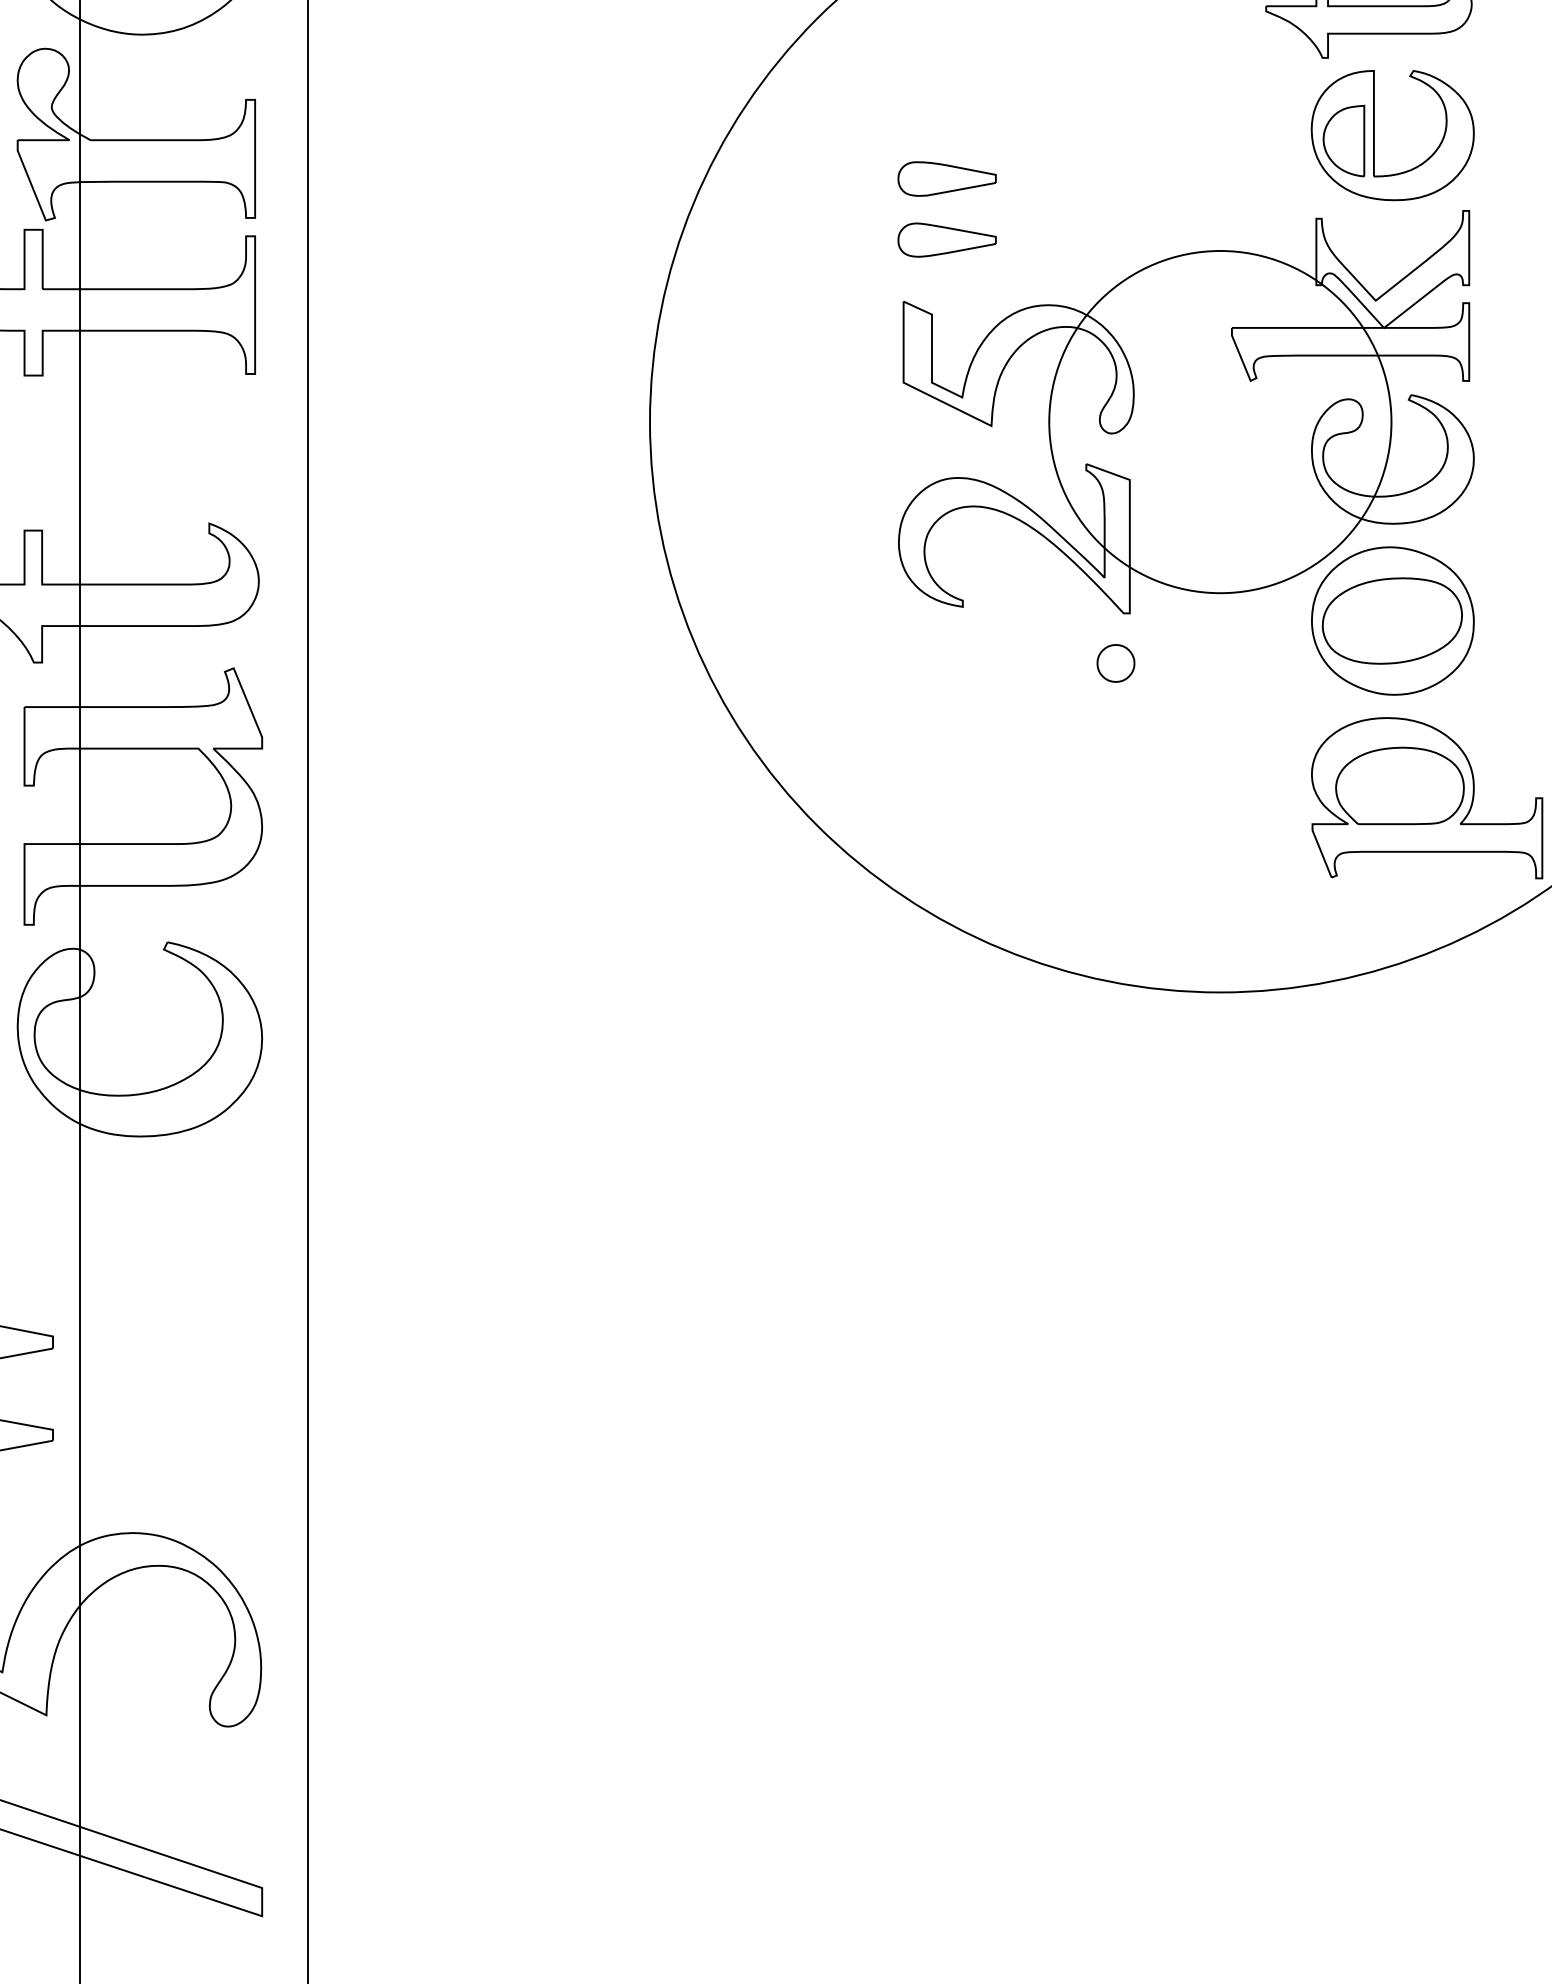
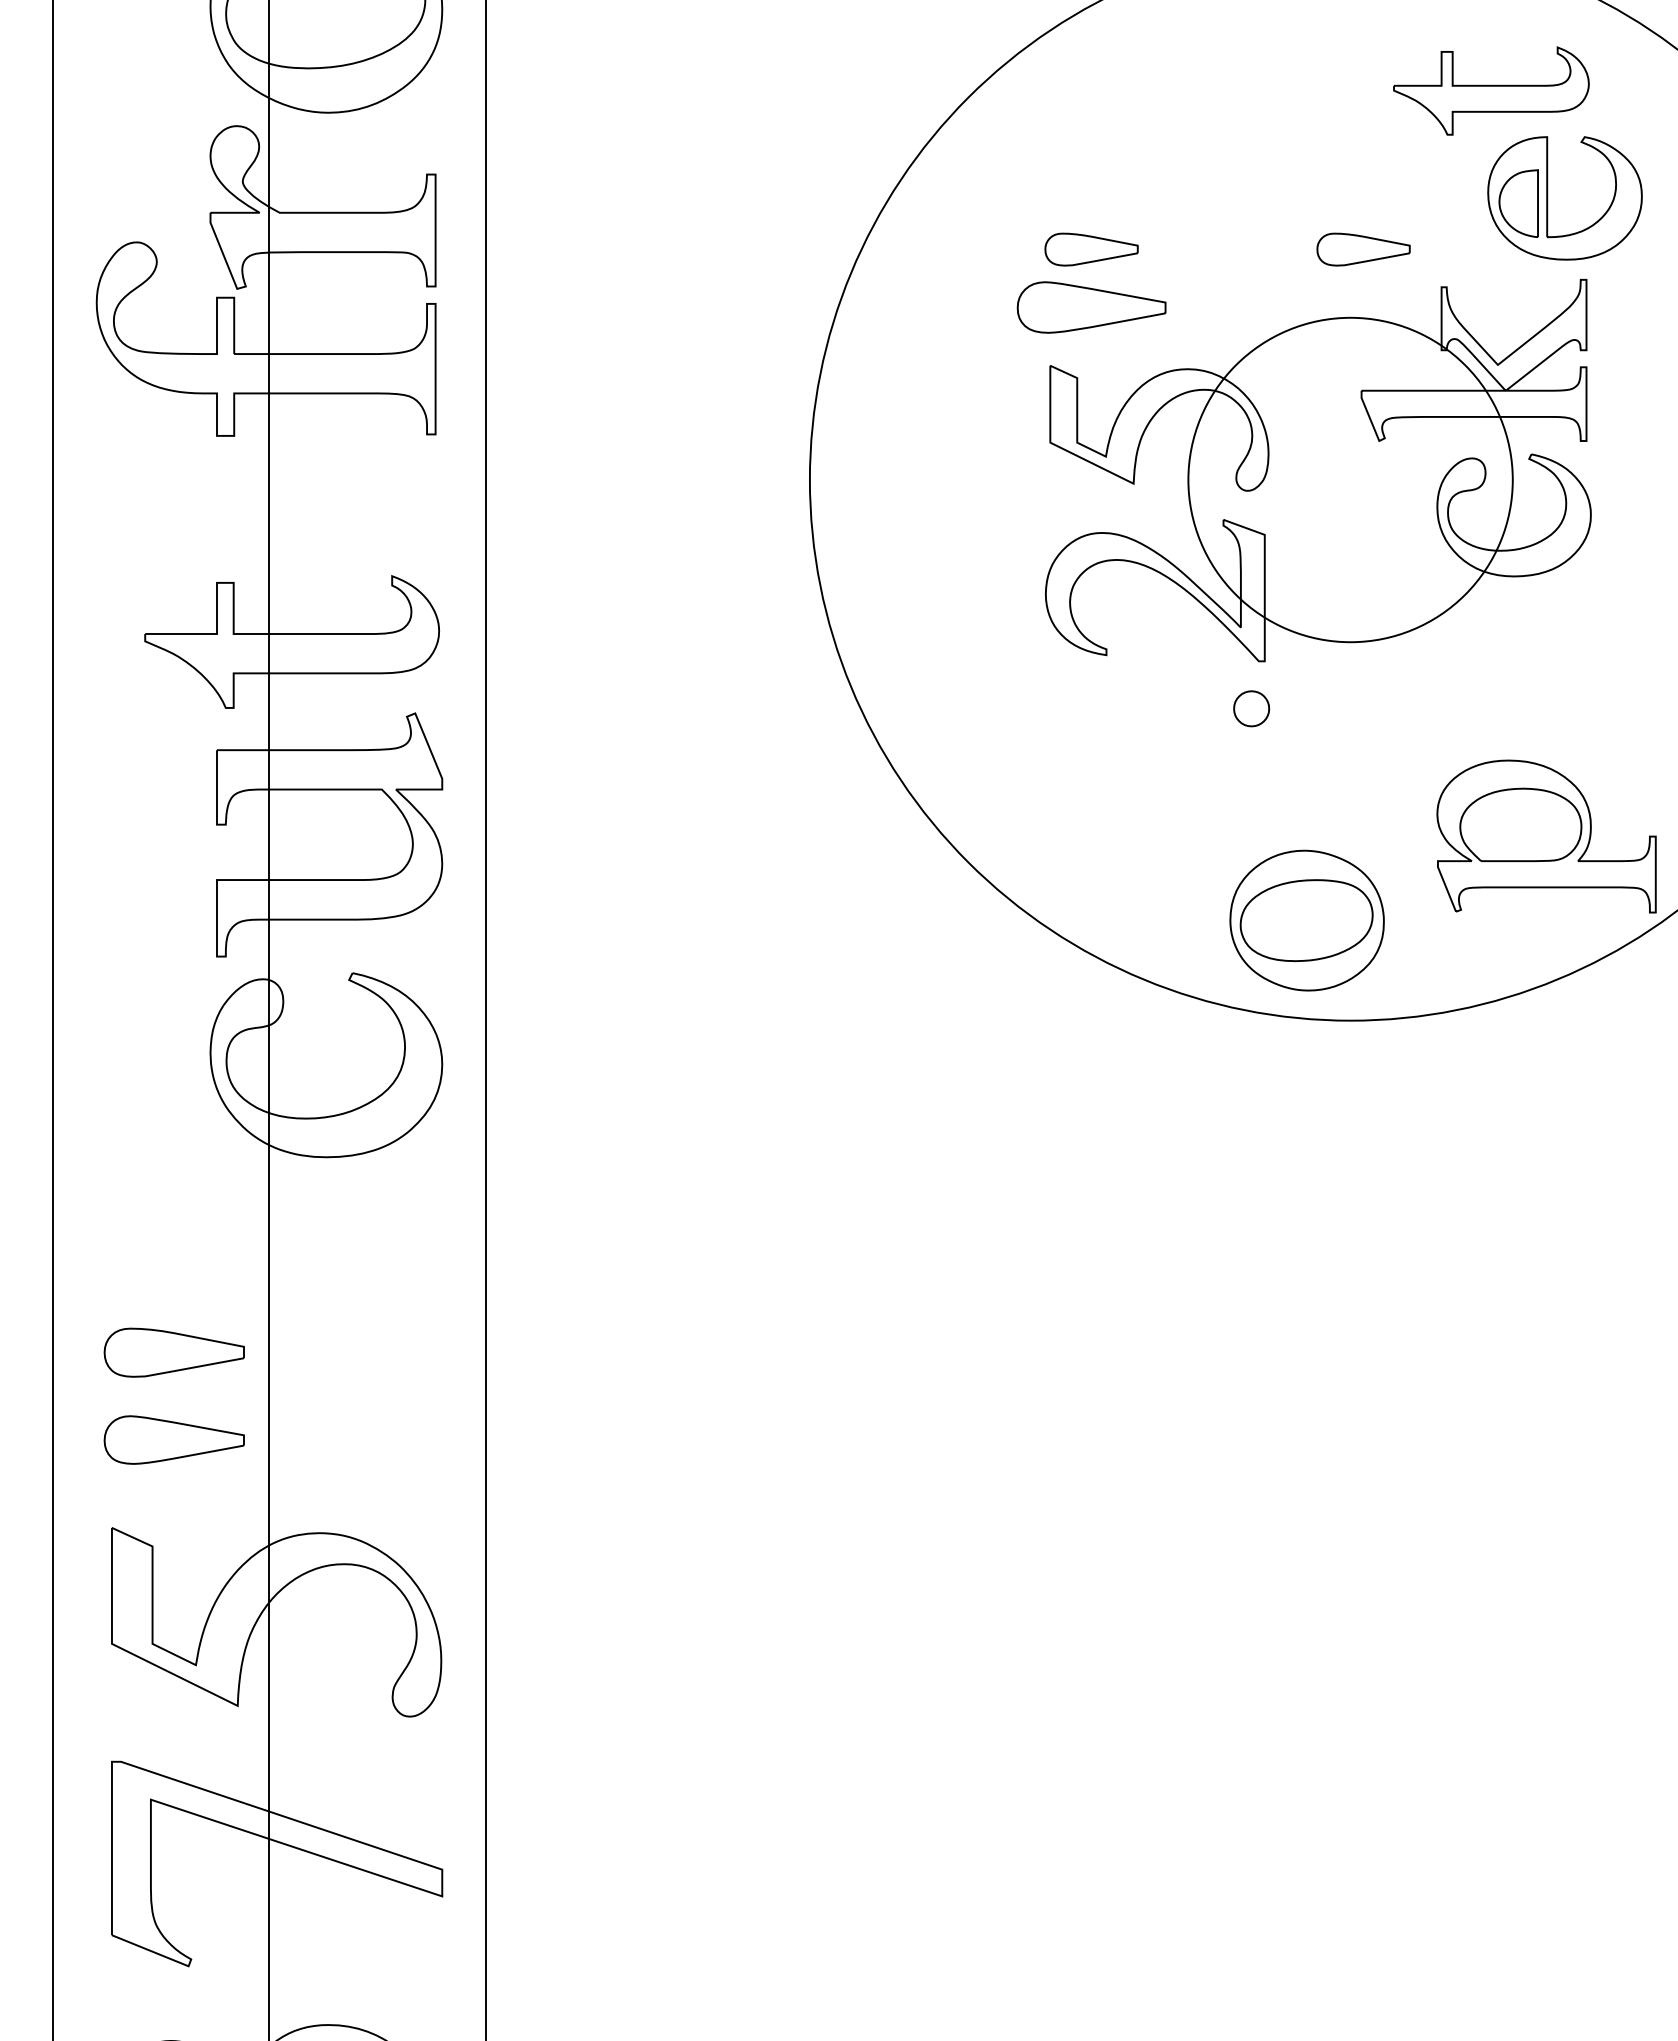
part: (1375, 135) -> (1548, 198), moved
part: (1233, 178) -> (1363, 249), added
part: (947, 240) -> (1091, 307), size x1.6
part: (1392, 620) -> (1306, 920), moved

